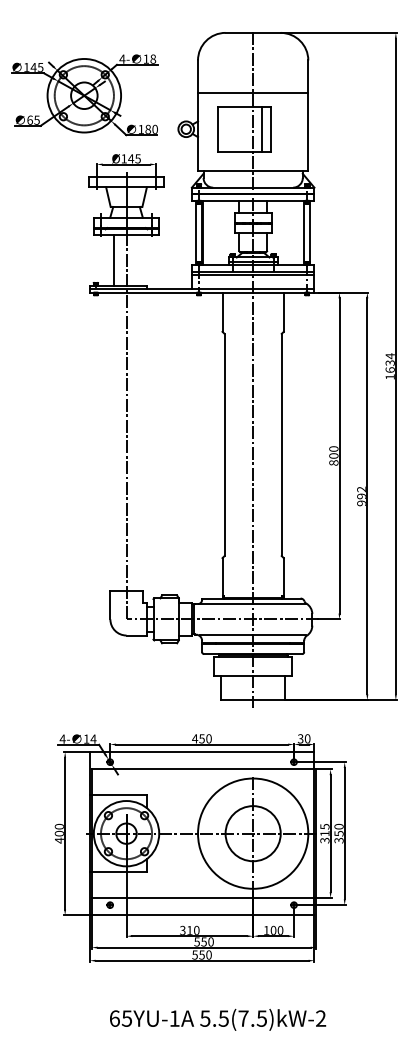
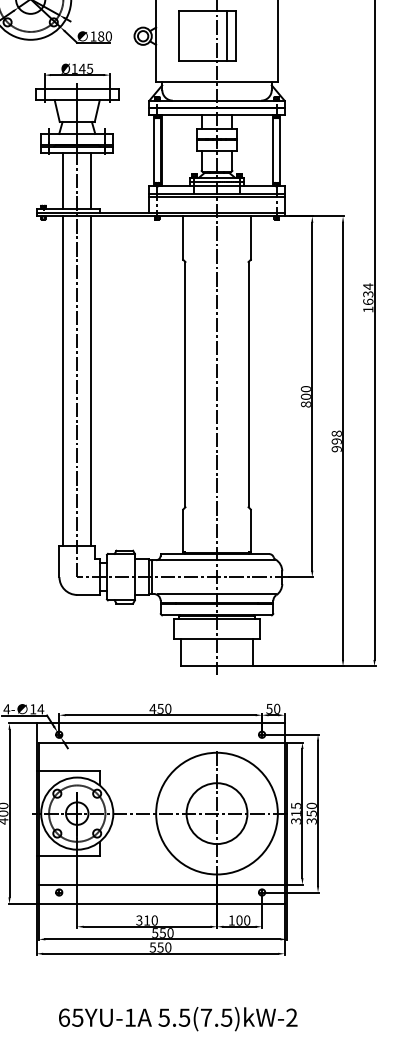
line: (139, 260) -> (91, 181), added
line: (113, 441) -> (62, 380), added
line: (139, 441) -> (91, 380), added
text: (361, 489) -> (336, 433), 992 -> 998
text: (300, 737) -> (269, 707), 30 -> 50

